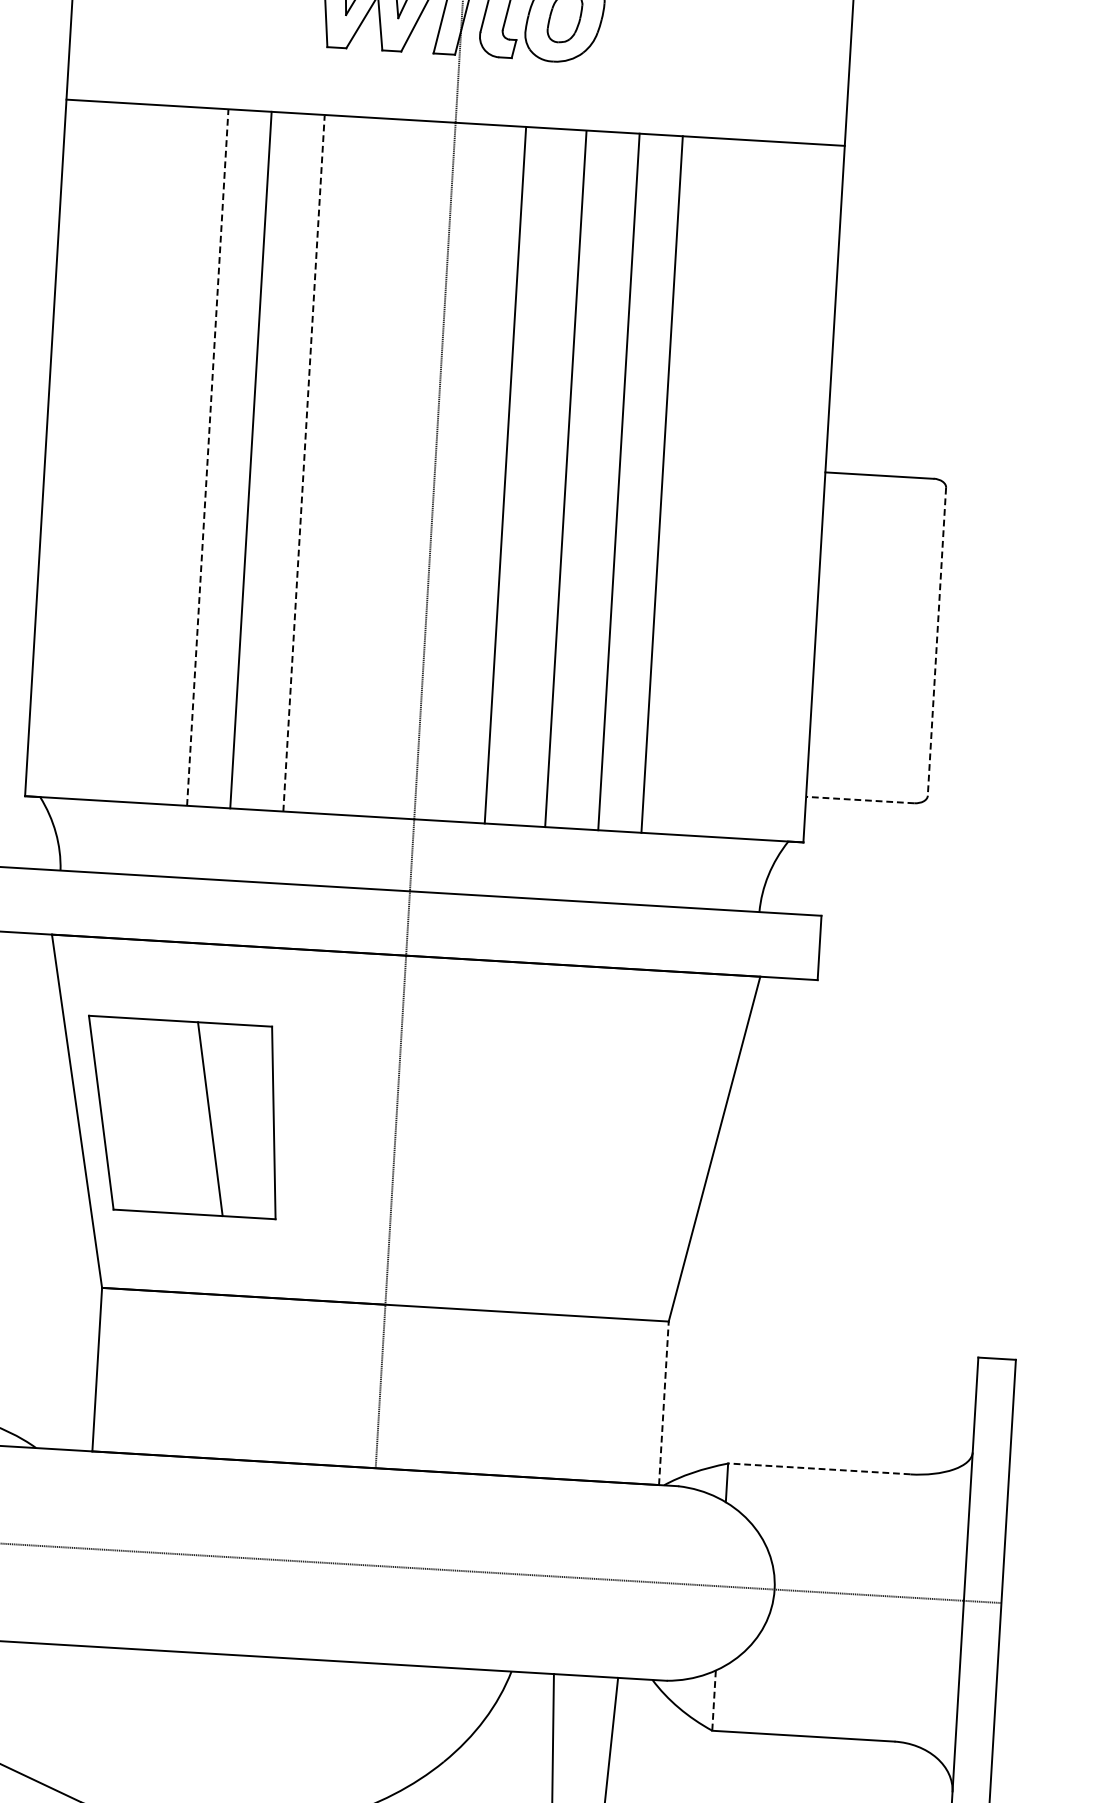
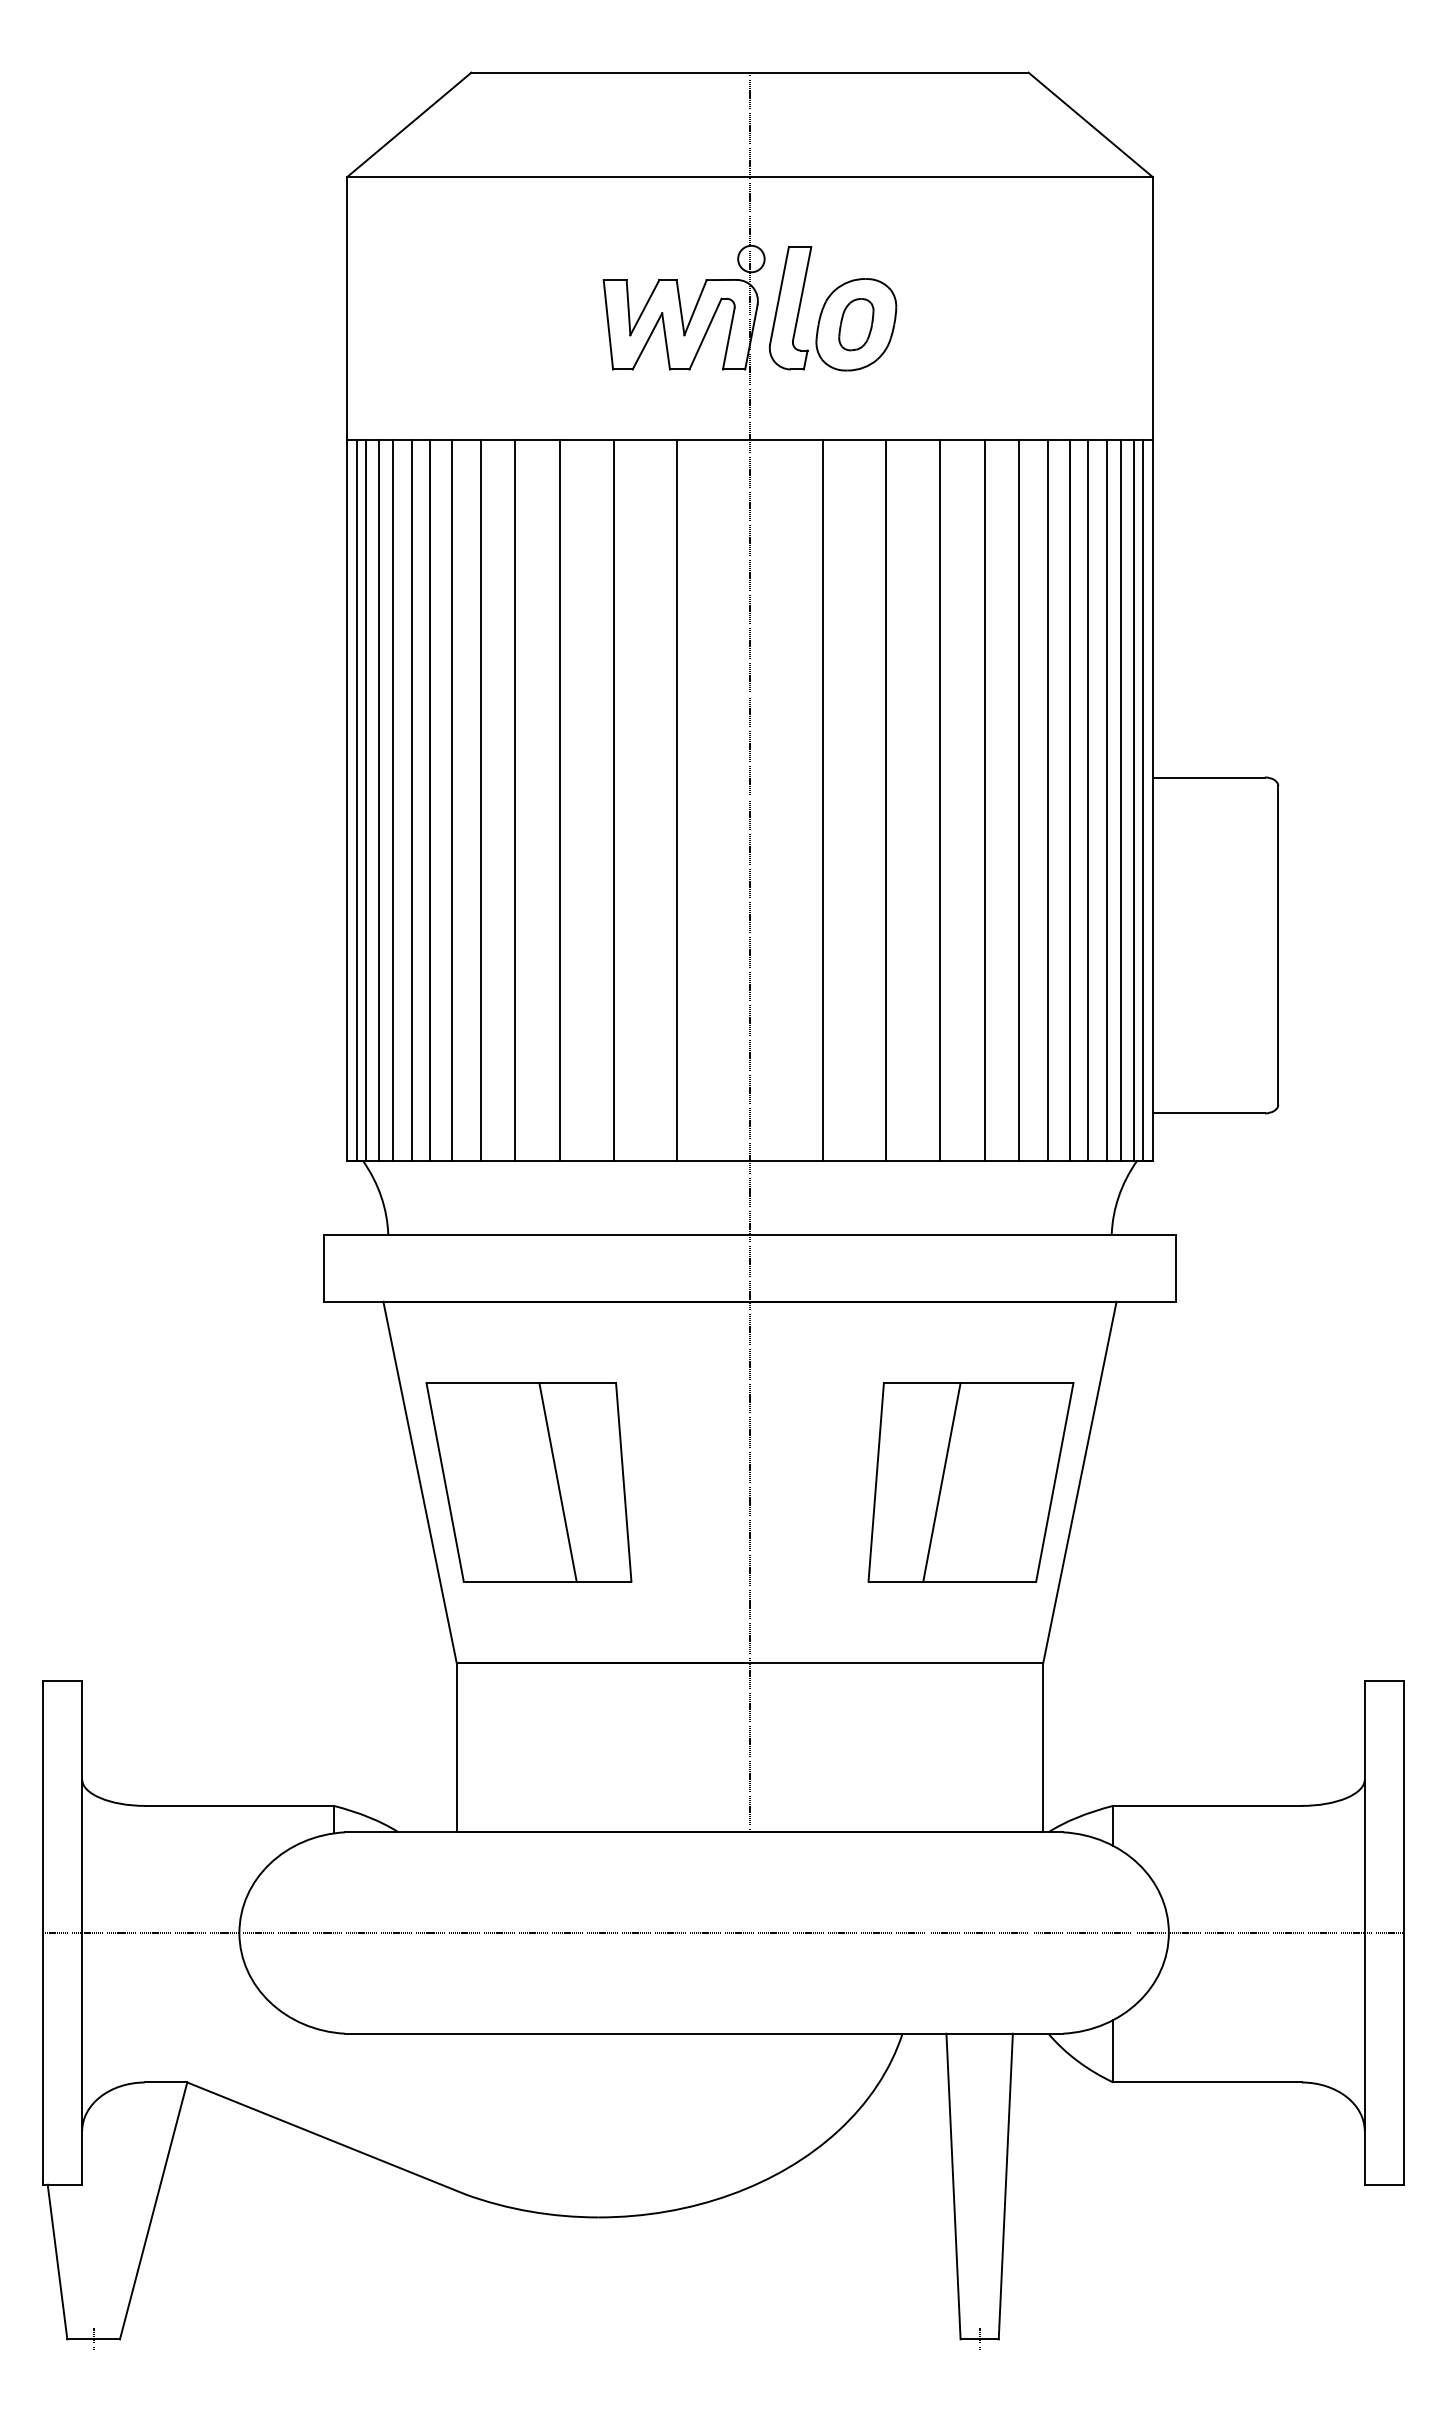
line: (55, 447) -> (357, 799), added
line: (63, 448) -> (365, 799), added
line: (76, 449) -> (378, 799), added
line: (89, 449) -> (392, 799), added
line: (108, 451) -> (412, 799), added
line: (126, 452) -> (430, 799), added
line: (147, 453) -> (452, 799), added
line: (174, 454) -> (480, 799), added
line: (207, 456) -> (514, 799), dashed -> solid
line: (304, 463) -> (614, 800), dashed -> solid
line: (364, 466) -> (677, 799), added
line: (695, 485) -> (1019, 799), added
line: (722, 487) -> (1047, 799), added
line: (743, 488) -> (1069, 799), added
line: (761, 489) -> (1087, 799), added
line: (780, 490) -> (1107, 799), added
line: (793, 491) -> (1121, 799), added
line: (806, 492) -> (1134, 799), added
line: (814, 492) -> (1142, 799), added
line: (937, 641) -> (1278, 945), dashed -> solid
line: (859, 800) -> (1208, 1113), dashed -> solid
part: (608, 1142) -> (970, 1482), added
line: (664, 1403) -> (1043, 1747), dashed -> solid
line: (819, 1468) -> (1207, 1805), dashed -> solid
line: (714, 1700) -> (1113, 2051), dashed -> solid

